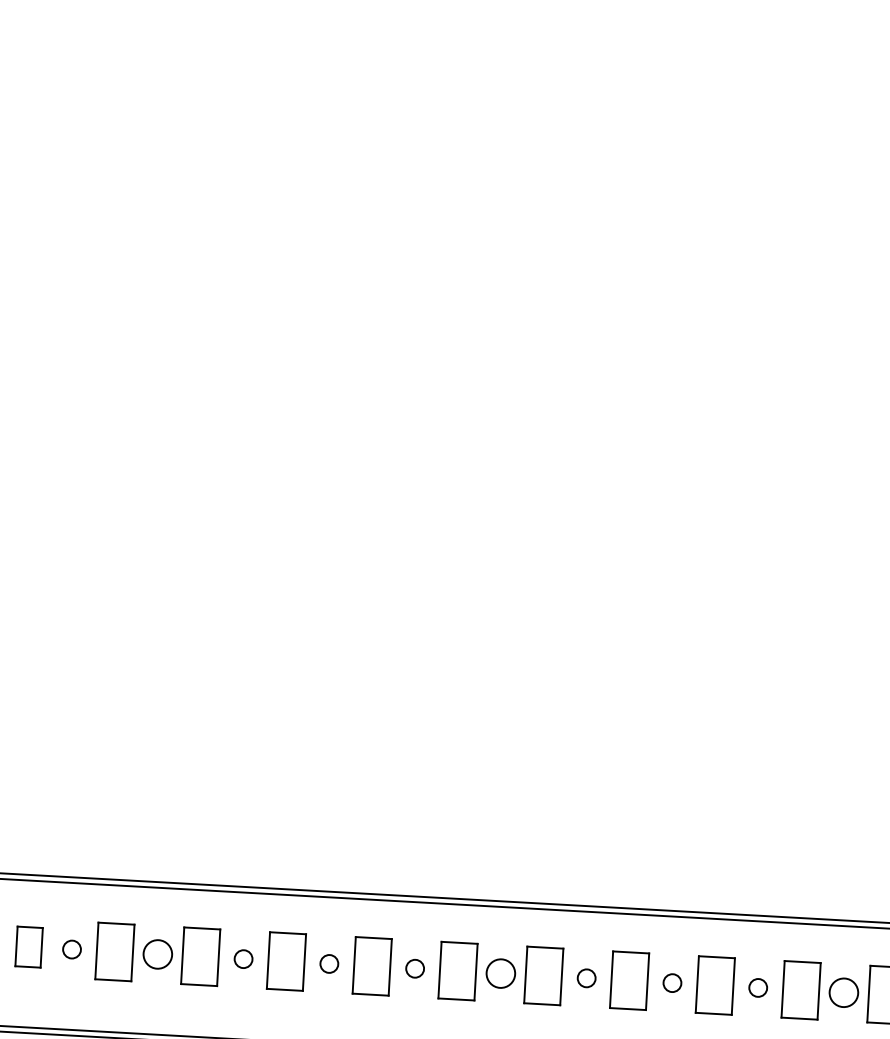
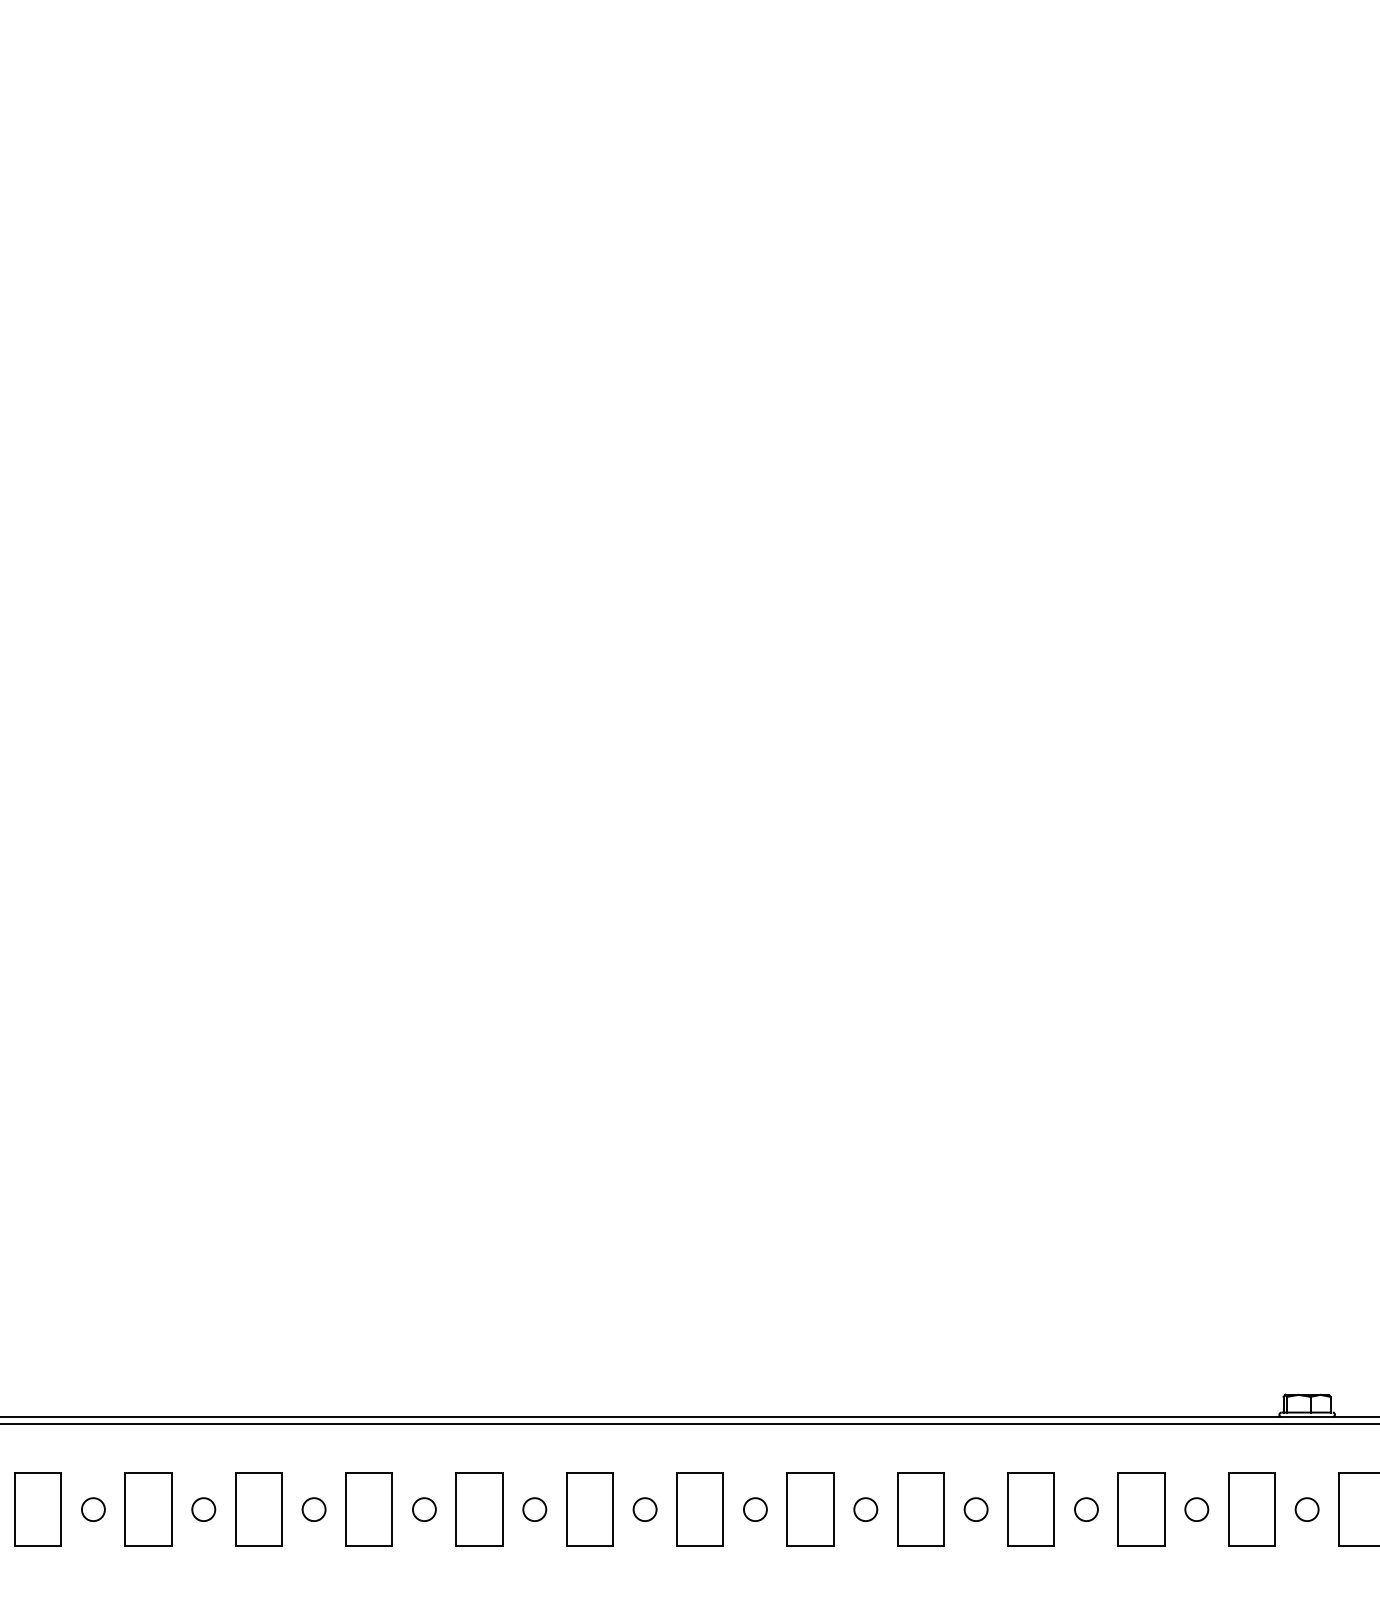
part: (29, 947) -> (148, 1509), size x1.43
circle: (157, 954) -> (313, 1509), size x0.62
circle: (500, 973) -> (755, 1509), size x0.62
circle: (843, 992) -> (1196, 1509), size x0.62

